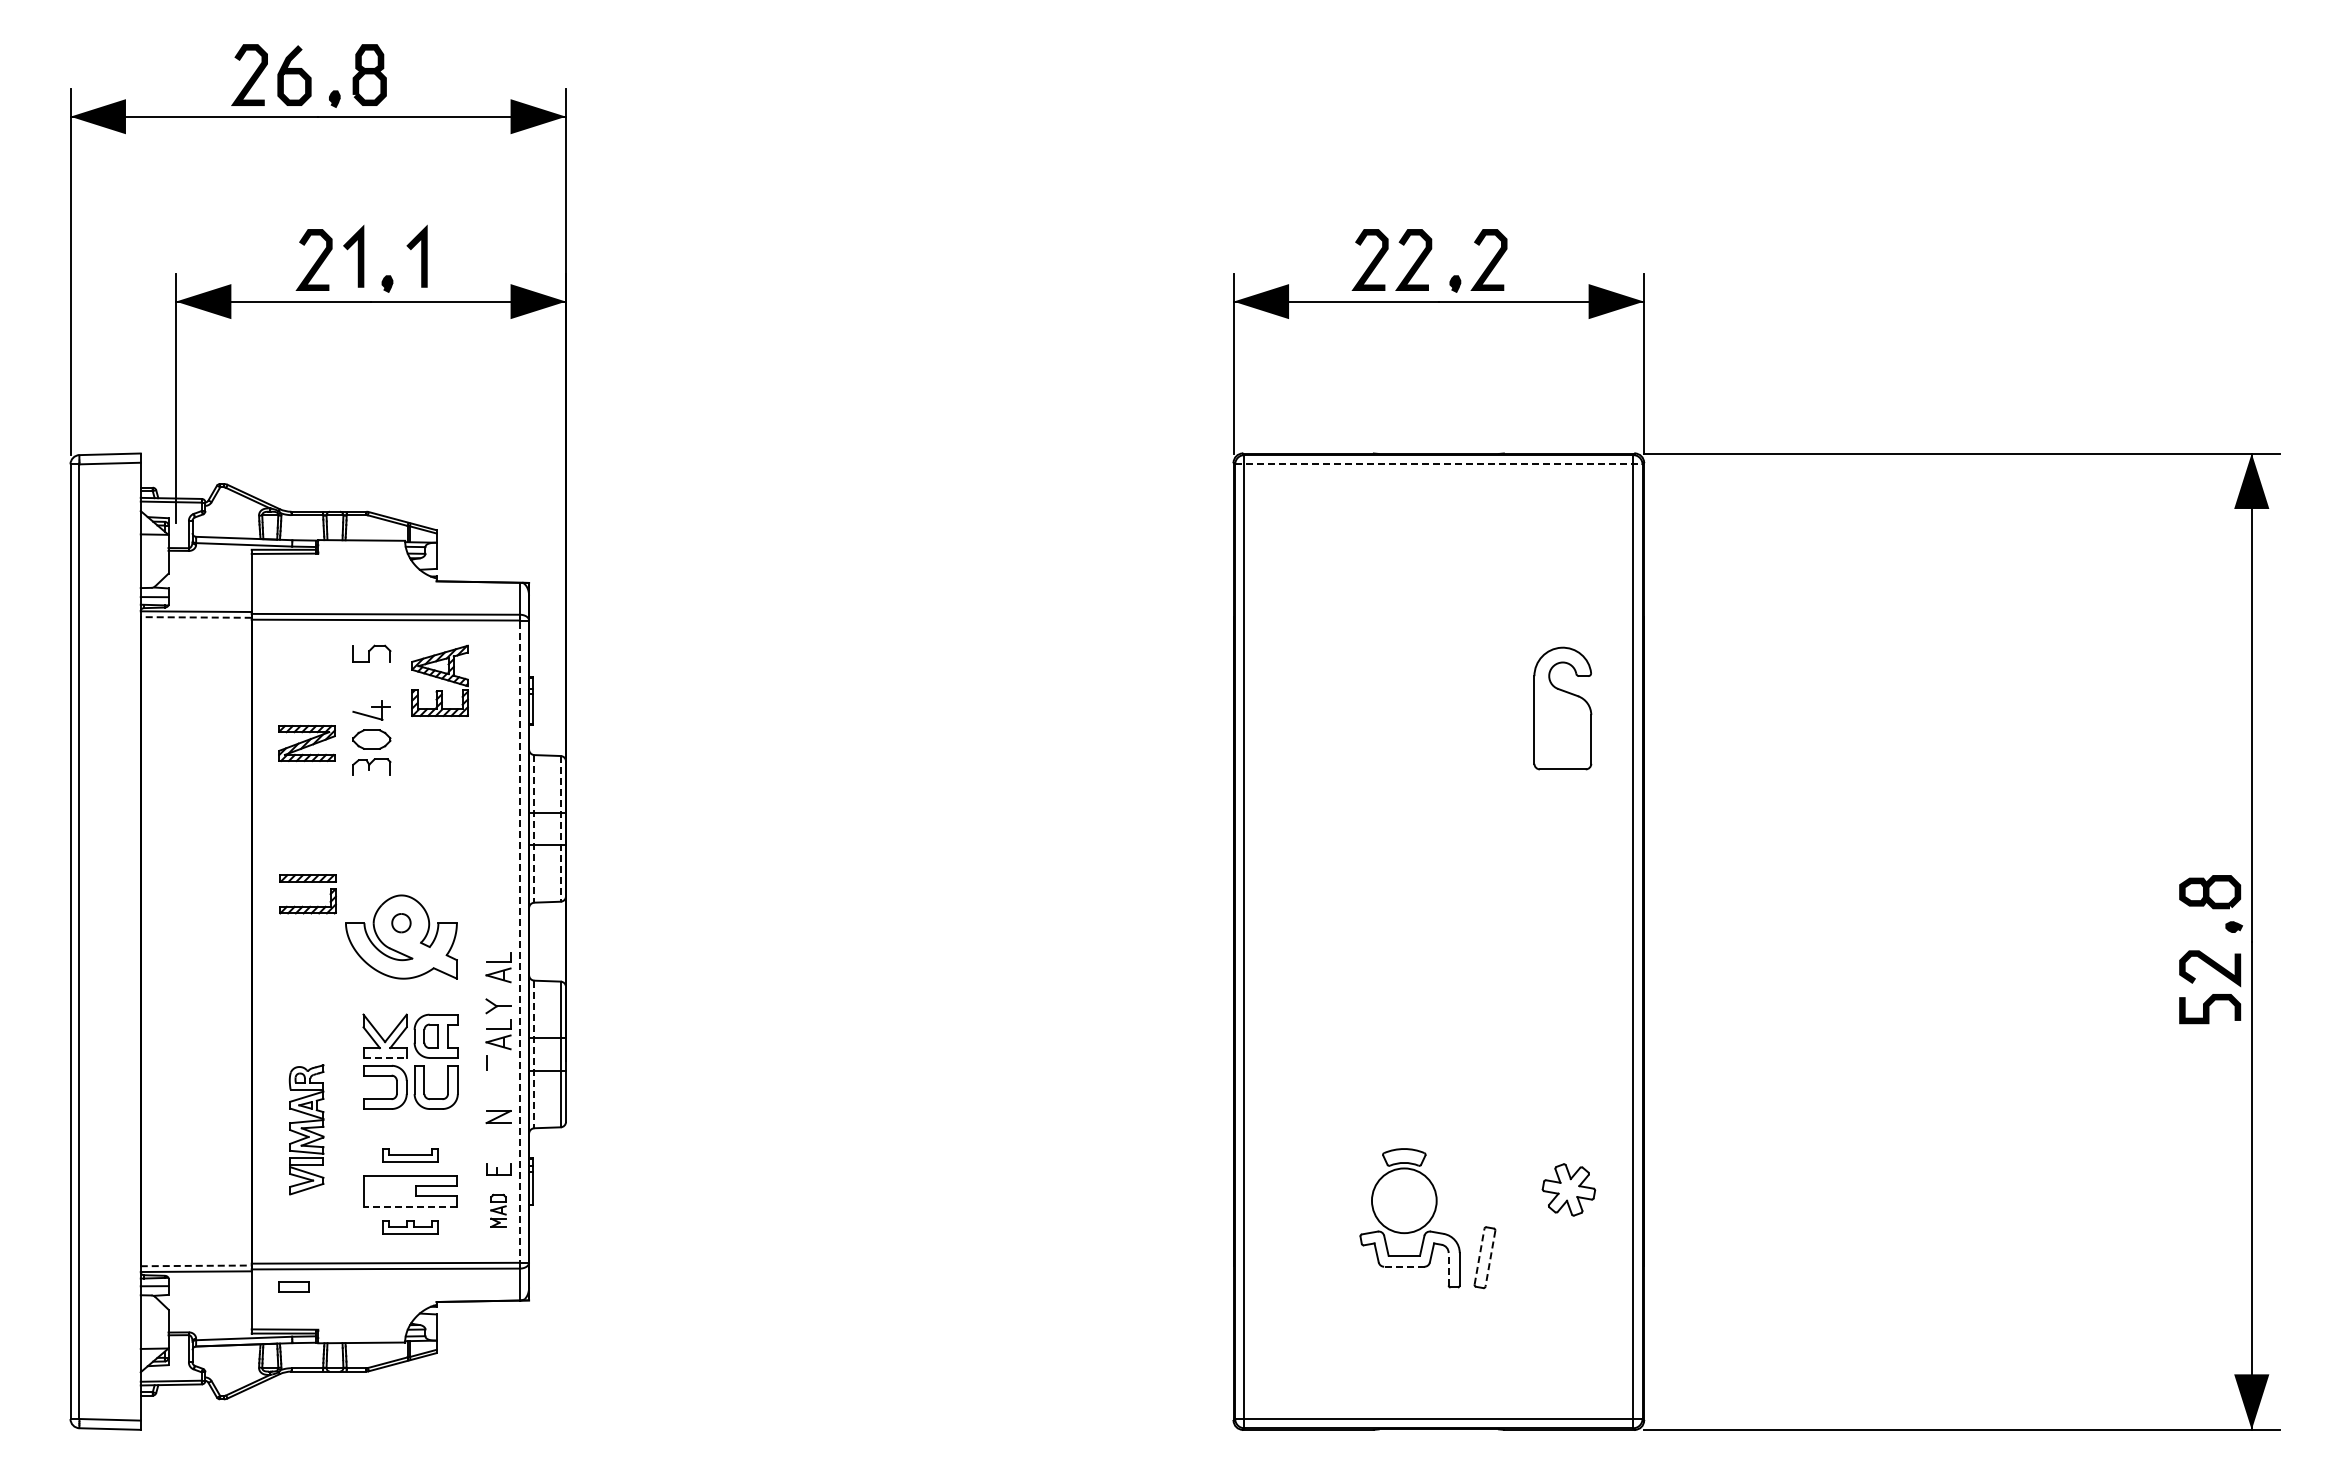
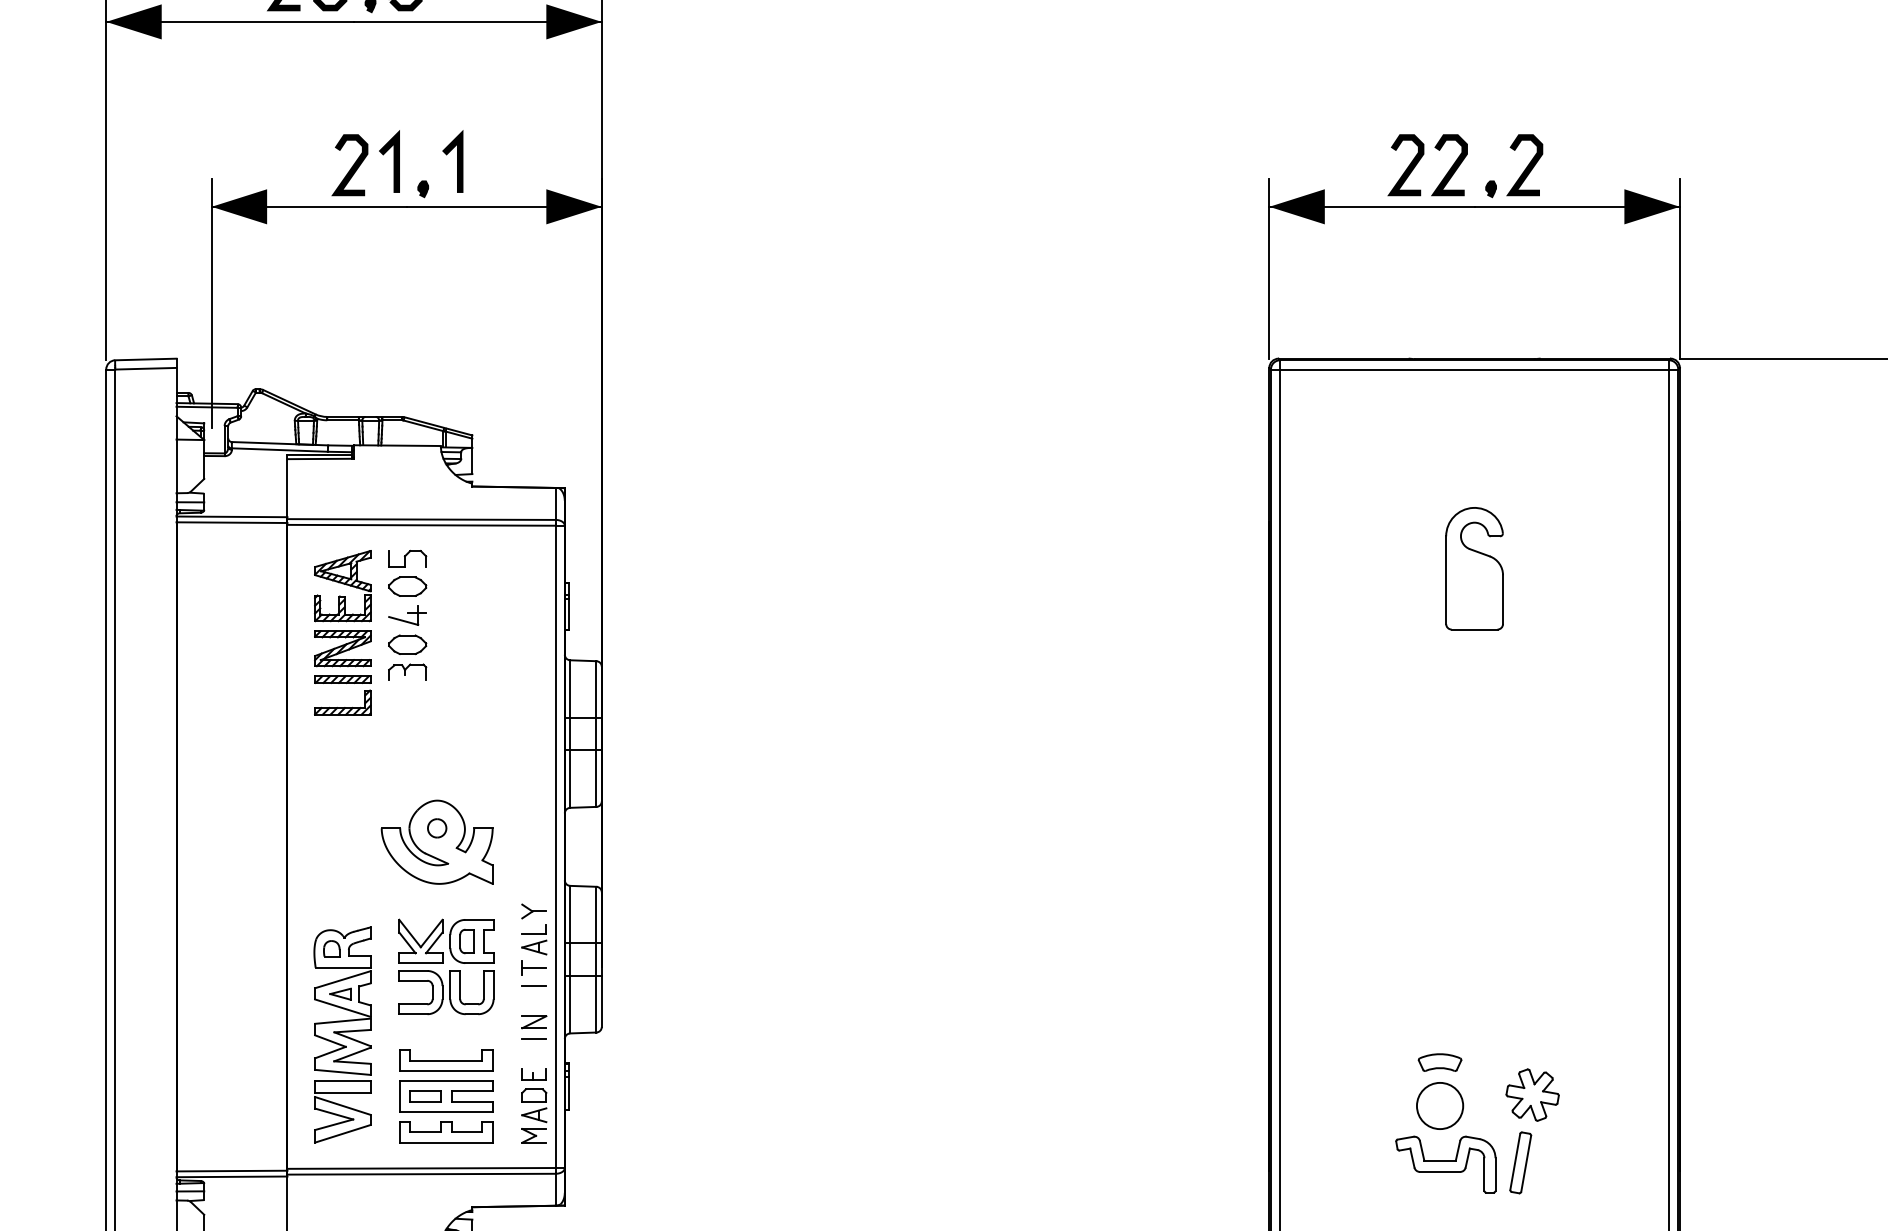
line: (1438, 464) -> (1474, 369), dashed -> solid
line: (195, 617) -> (231, 522), dashed -> solid
part: (439, 680) -> (342, 585), moved
part: (371, 681) -> (407, 586), added
part: (1562, 708) -> (1474, 568), moved
line: (534, 828) -> (570, 733), dashed -> solid
line: (560, 828) -> (596, 733), dashed -> solid
part: (310, 905) -> (345, 706), moved
line: (519, 943) -> (555, 848), dashed -> solid
part: (498, 967) -> (534, 872), removed
line: (534, 1054) -> (570, 959), dashed -> solid
line: (385, 1057) -> (421, 962), dashed -> solid
line: (498, 1062) -> (534, 967), added
line: (498, 1080) -> (534, 985), added
part: (306, 1129) -> (342, 1034), size x1.67
line: (498, 1133) -> (534, 1038), added
part: (410, 1155) -> (446, 1060), size x1.67
part: (1568, 1189) -> (1532, 1094), moved
circle: (1404, 1200) -> (1440, 1105), size x0.71
line: (410, 1206) -> (446, 1111), dashed -> solid
part: (498, 1210) -> (534, 1115), size x1.67
part: (410, 1227) -> (446, 1132), size x1.67
line: (1479, 1256) -> (1515, 1161), dashed -> solid
line: (1490, 1259) -> (1526, 1164), dashed -> solid
line: (196, 1265) -> (232, 1170), dashed -> solid
line: (1403, 1266) -> (1439, 1171), dashed -> solid
line: (1448, 1268) -> (1484, 1173), dashed -> solid
part: (293, 1286) -> (425, 1095), moved

